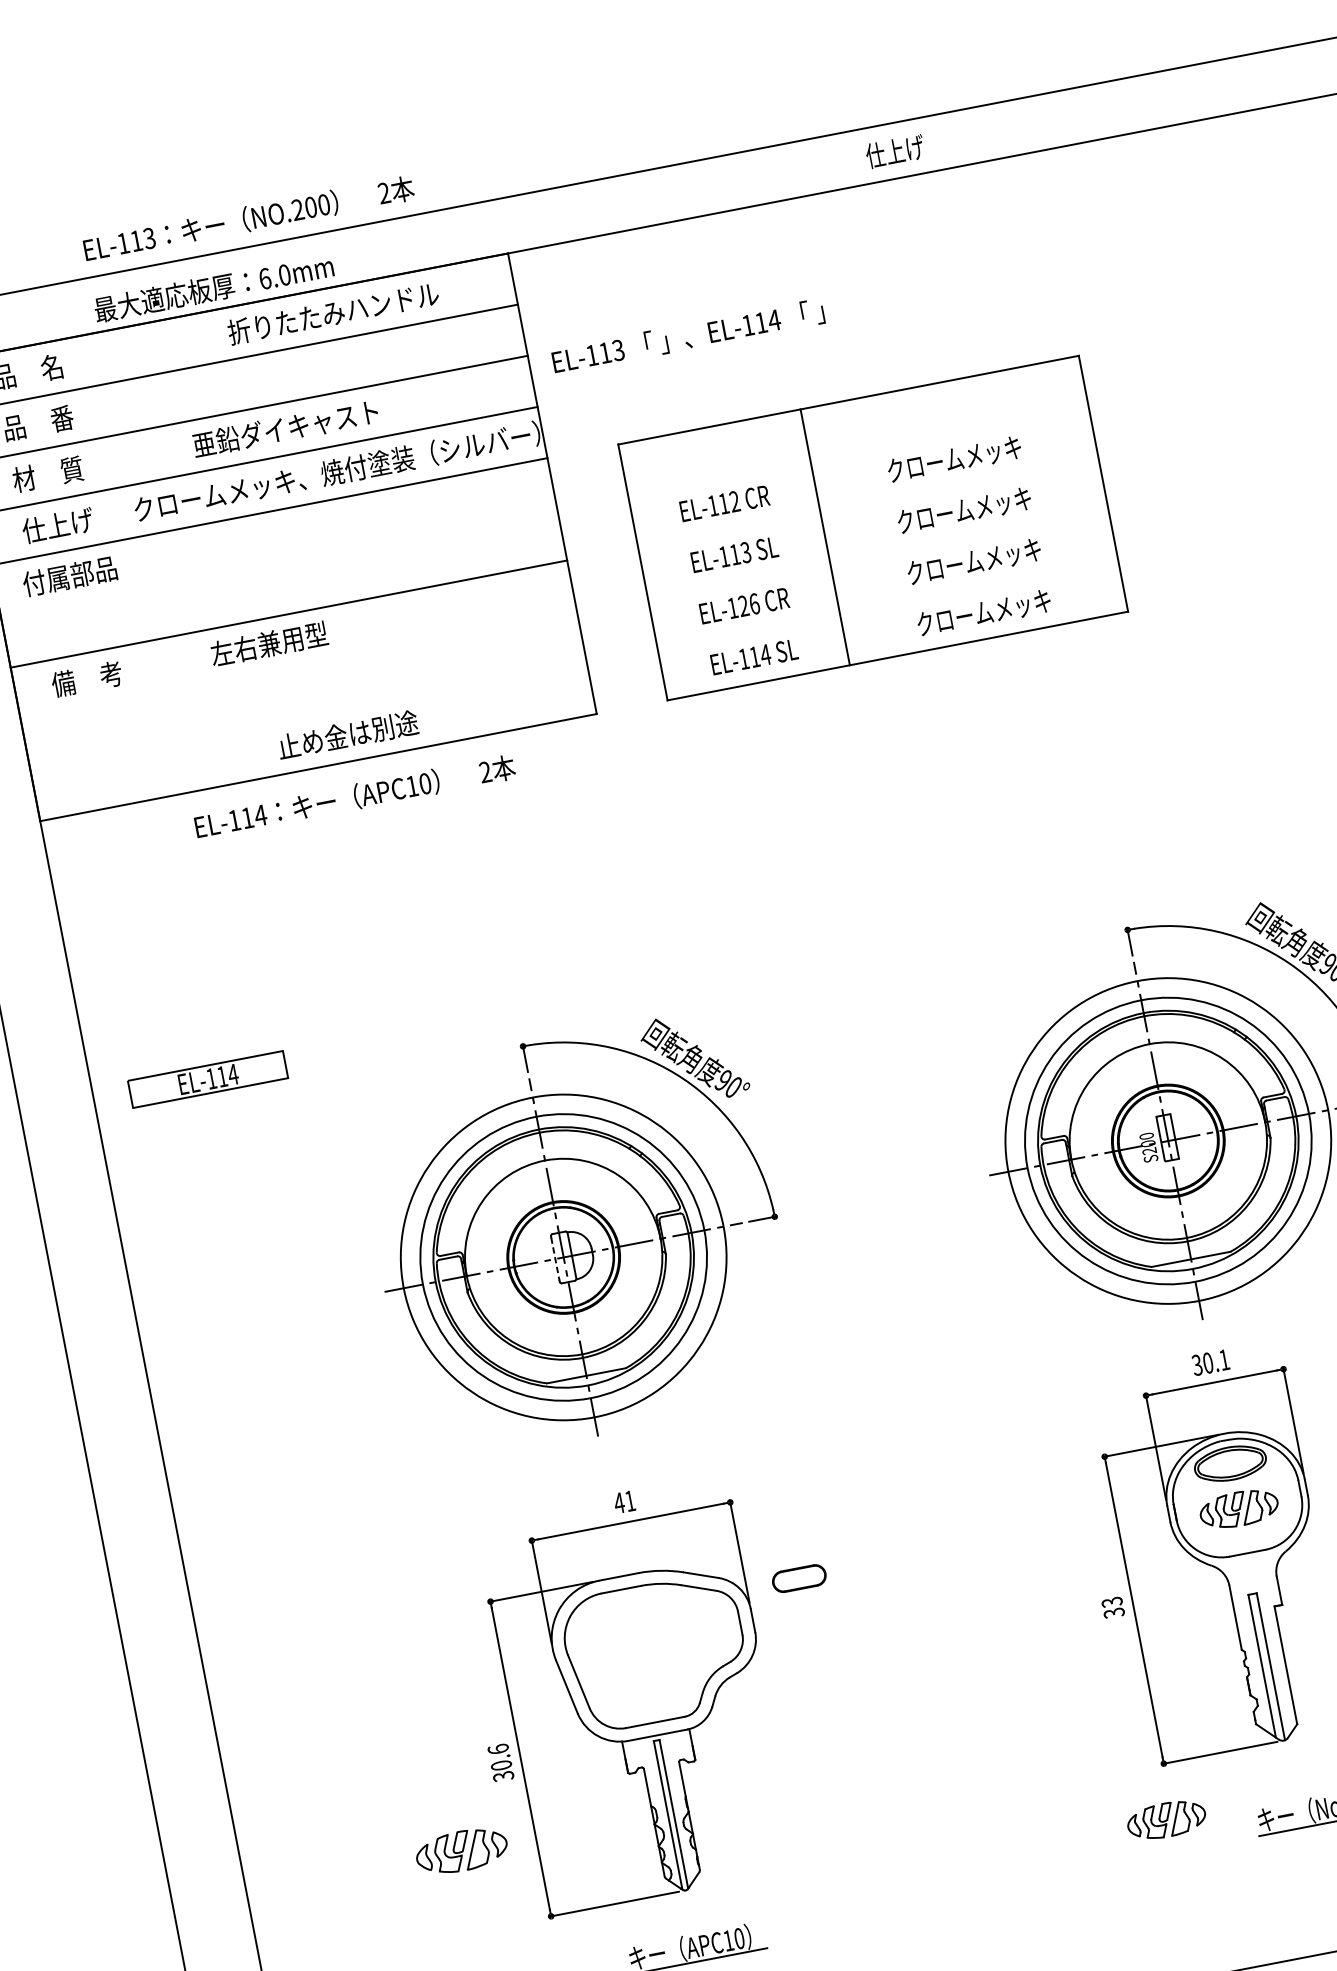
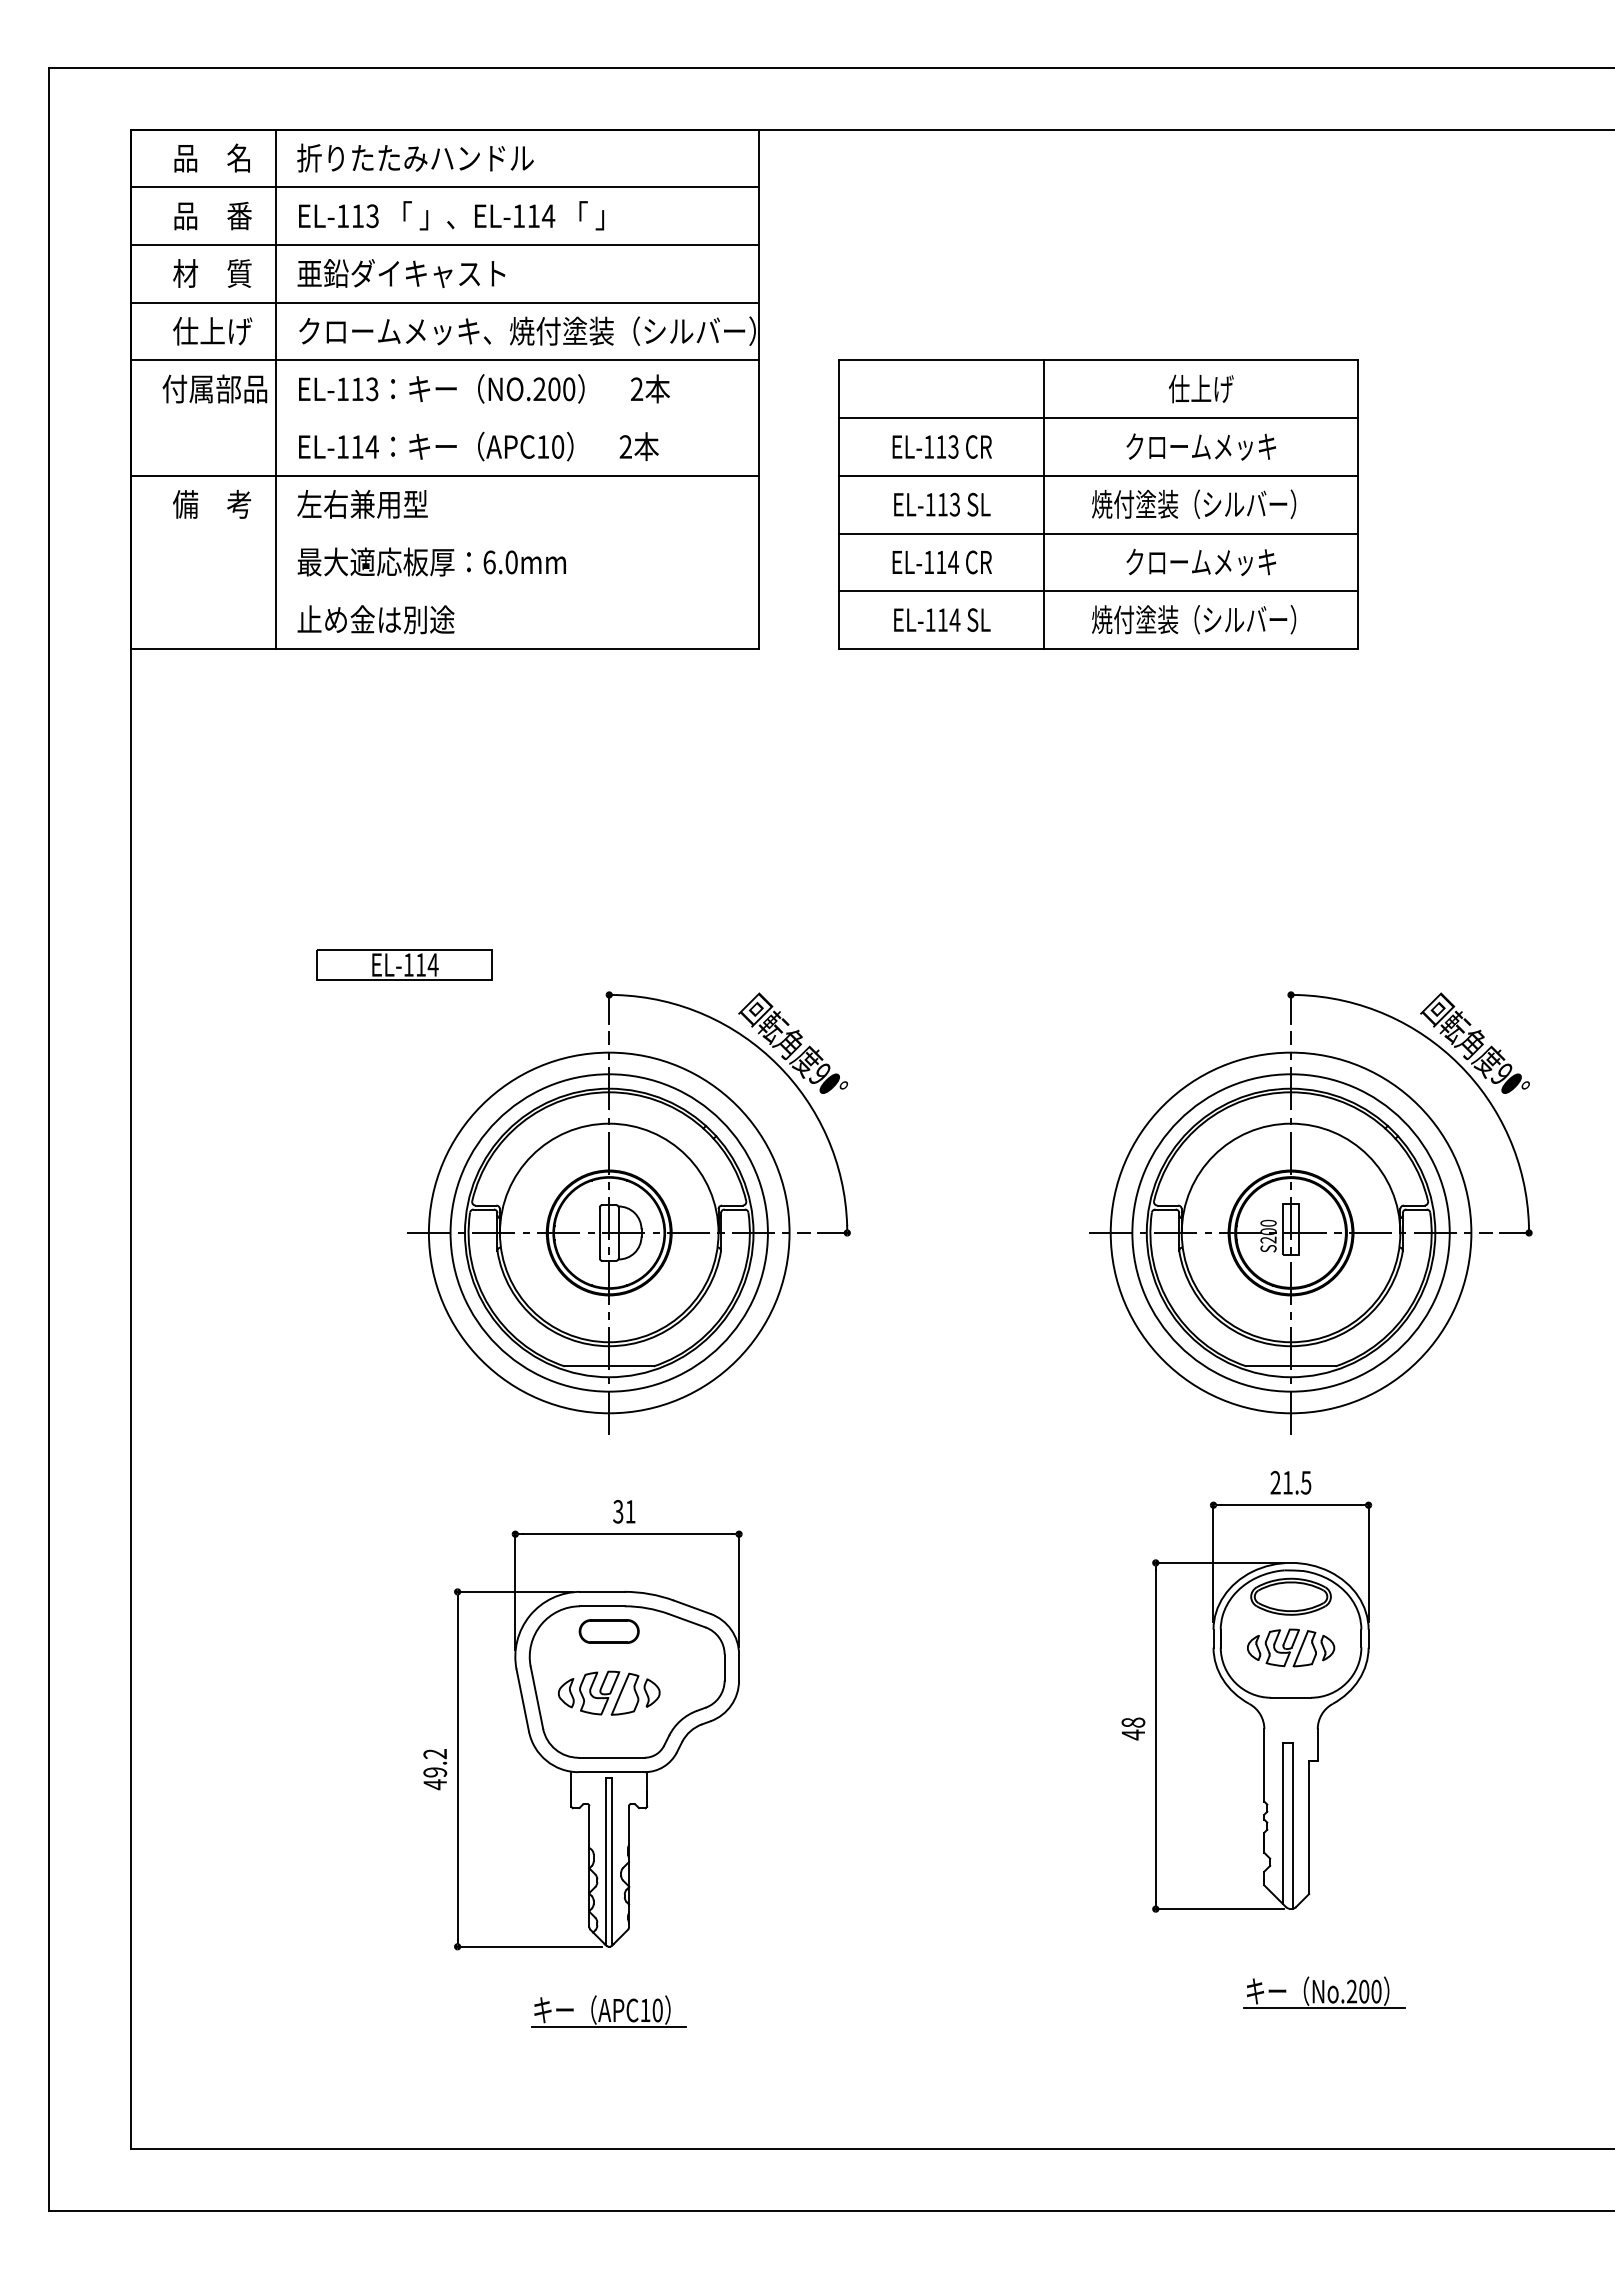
text: (895, 151) -> (1201, 388), moved
text: (248, 218) -> (484, 388), moved
text: (213, 287) -> (431, 561), moved
text: (333, 312) -> (415, 157), moved
text: (688, 336) -> (451, 215), moved
text: (285, 428) -> (401, 273), moved
line: (858, 451) -> (1098, 418), added
text: (734, 501) -> (953, 446), EL-112 -> EL-113
line: (868, 502) -> (1098, 475), added
text: (958, 511) -> (1194, 504), クロームメッキ -> 焼付塗装（シルバー）
line: (878, 553) -> (1098, 533), added
line: (123, 566) -> (275, 389), added
text: (749, 605) -> (947, 562), EL-126 -> EL-114
line: (888, 605) -> (1098, 591), added
text: (977, 613) -> (1194, 619), クロームメッキ -> 焼付塗装（シルバー）
text: (269, 644) -> (362, 504), moved
text: (347, 734) -> (375, 619), moved
text: (354, 796) -> (478, 446), moved
part: (207, 1079) -> (404, 964), moved
line: (555, 1259) -> (599, 1233), dashed -> solid
text: (1210, 1362) -> (1290, 1482), 30.1 -> 21.5
text: (618, 1503) -> (617, 1511), 41 -> 31
part: (798, 1578) -> (608, 1631), moved
text: (1113, 1607) -> (1133, 1728), 33 -> 48
text: (501, 1762) -> (435, 1769), 30.6 -> 49.2
part: (1166, 1819) -> (1147, 1970), removed
part: (461, 1850) -> (608, 1692), moved

